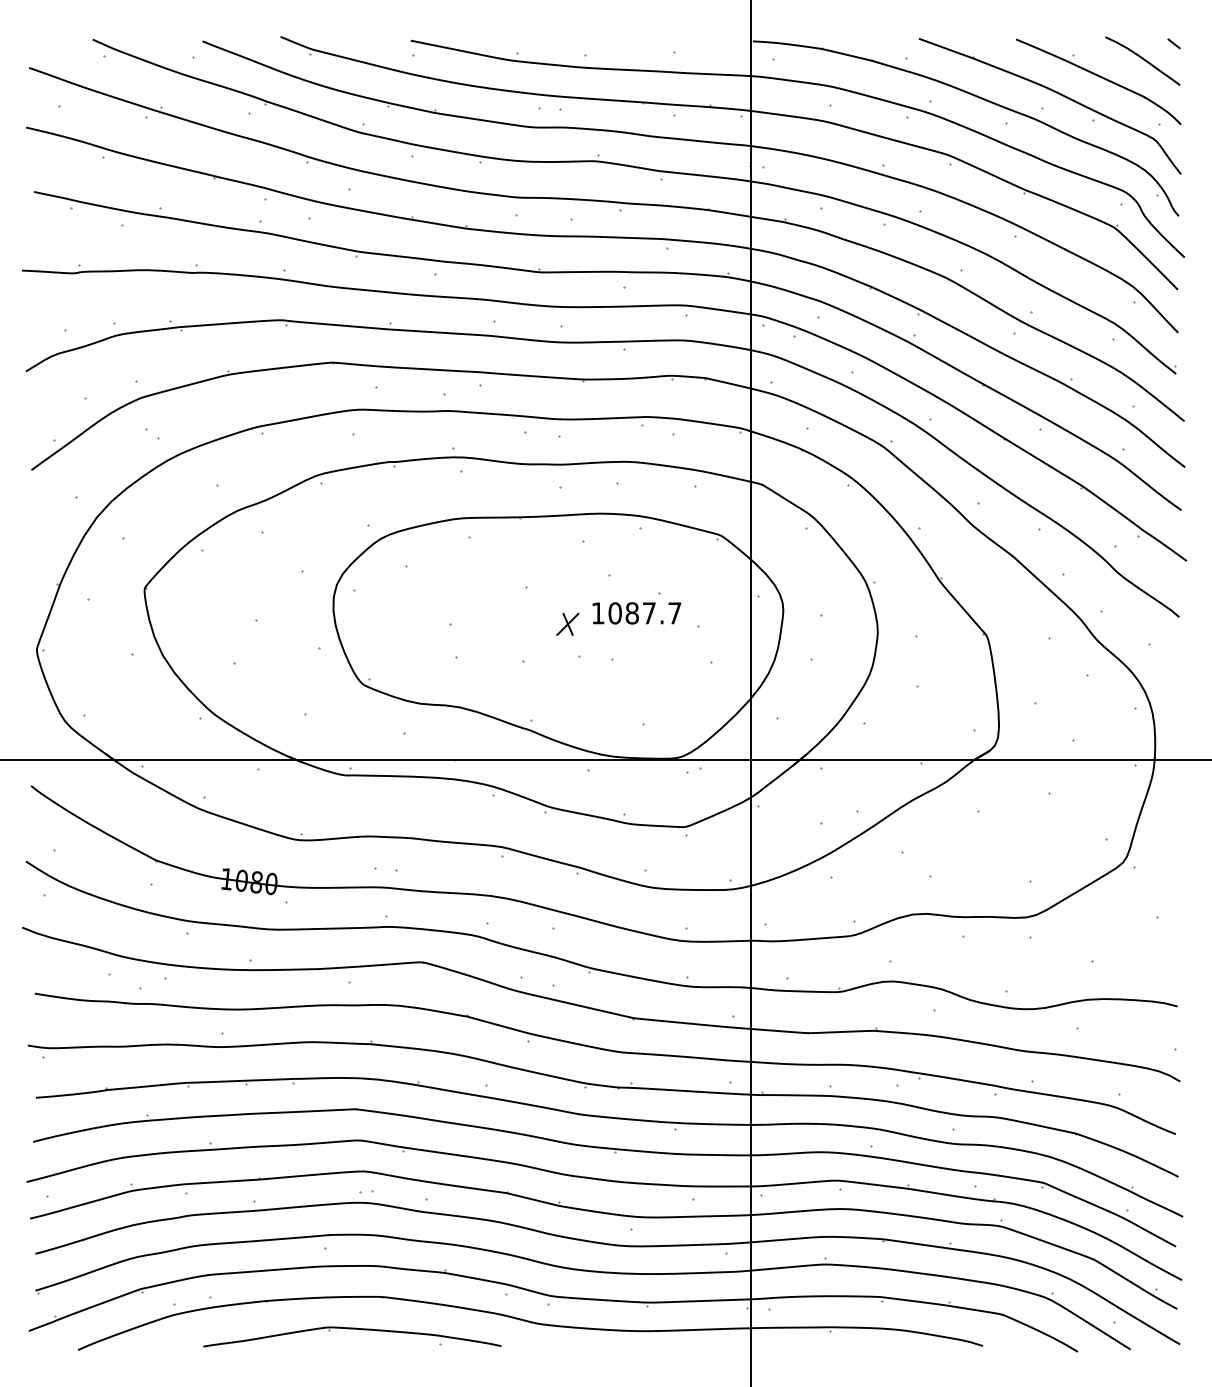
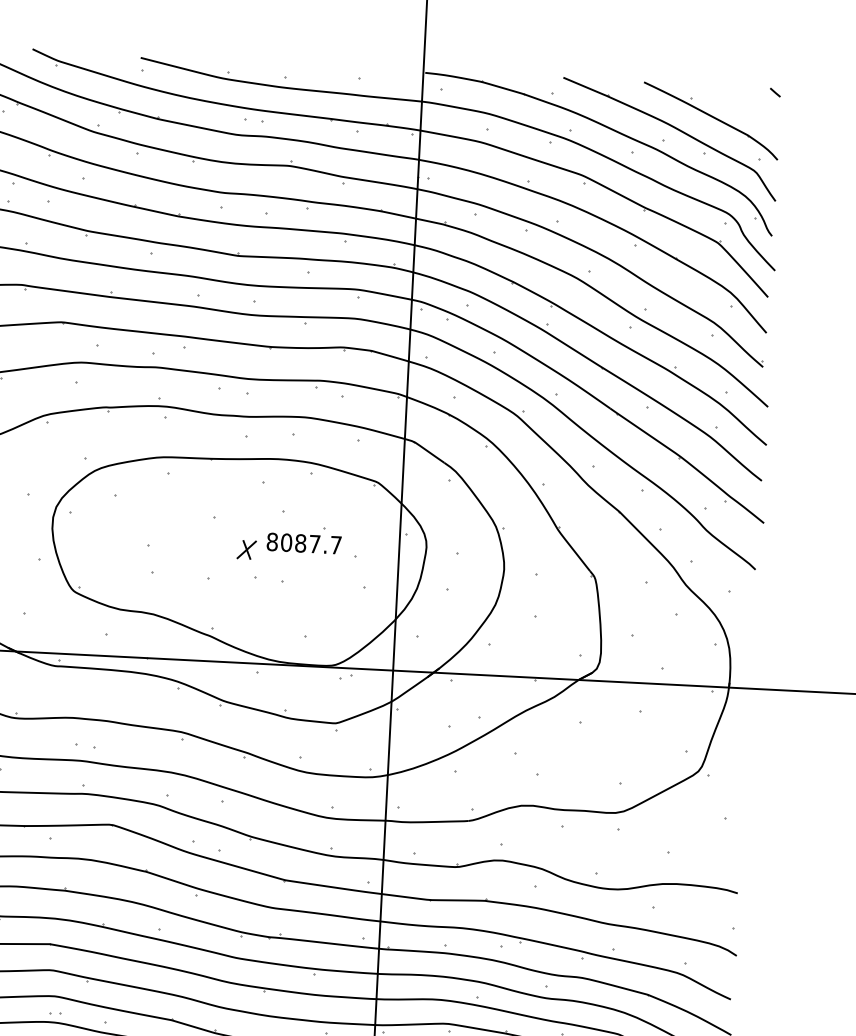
curve: (1142, 59) -> (748, 104), removed
text: (597, 613) -> (271, 542), 1087.7 -> 8087.7

